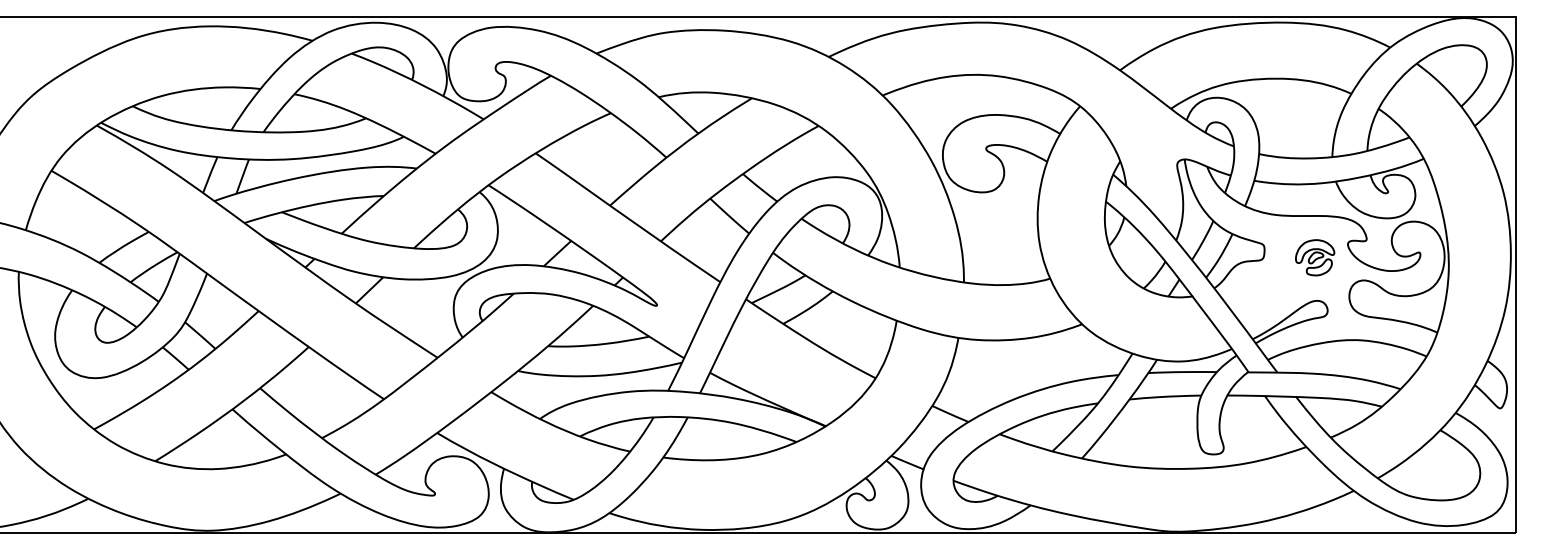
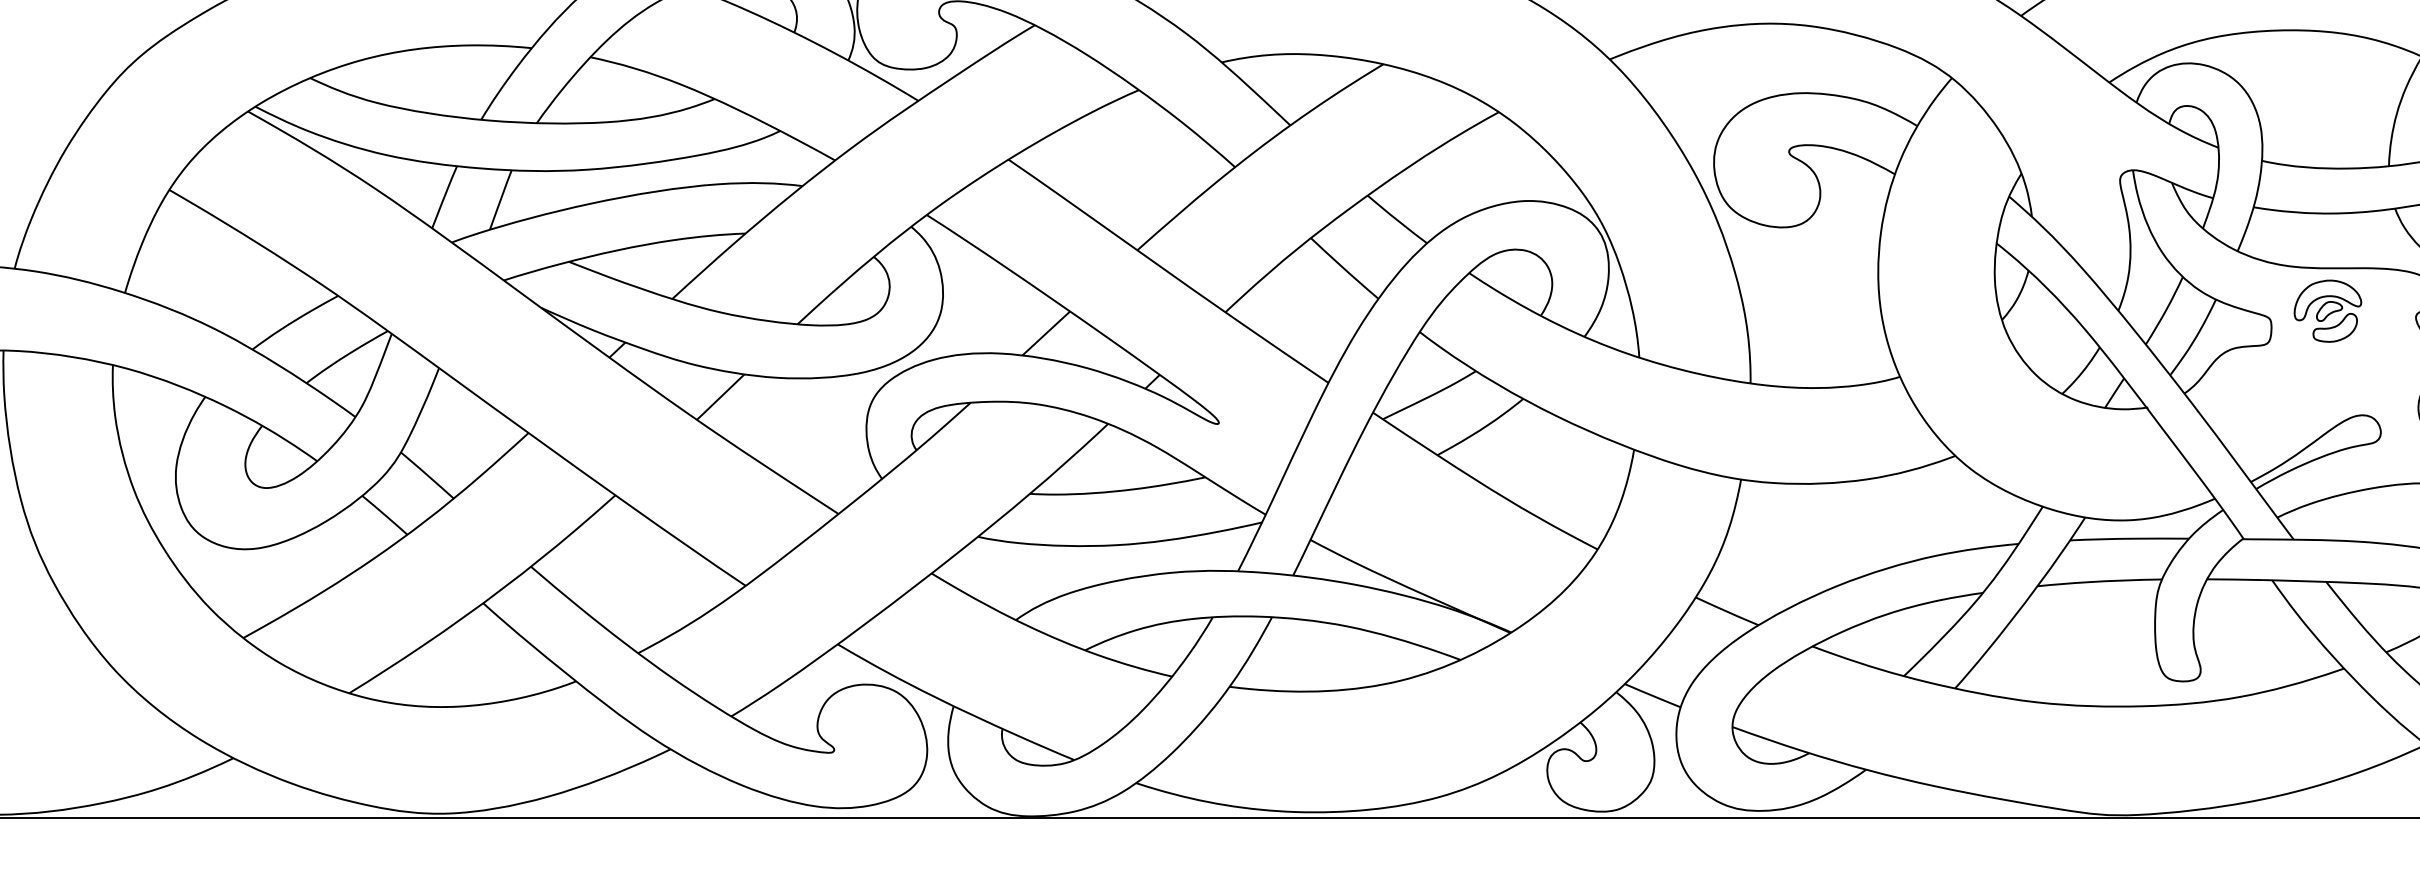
part: (1315, 257) -> (2328, 310), moved

